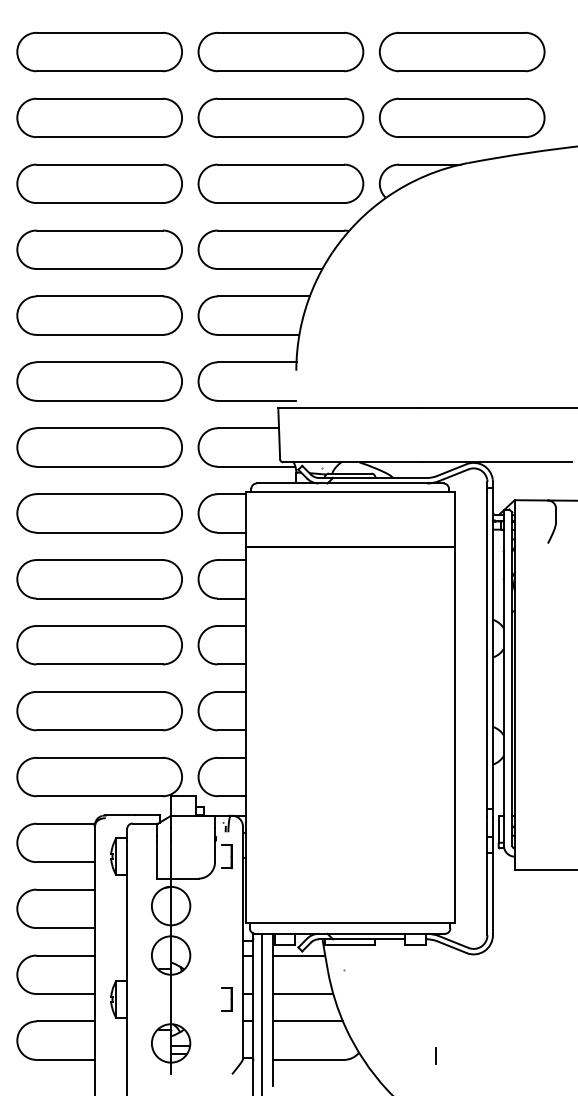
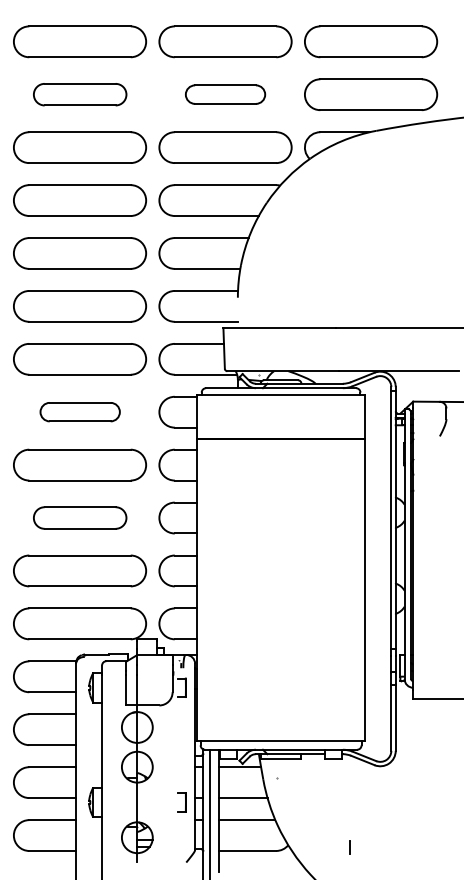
part: (100, 117) -> (80, 94), size x0.7
part: (280, 117) -> (225, 94), size x0.6
part: (100, 512) -> (80, 411), size x0.6
part: (100, 644) -> (80, 517), size x0.7

